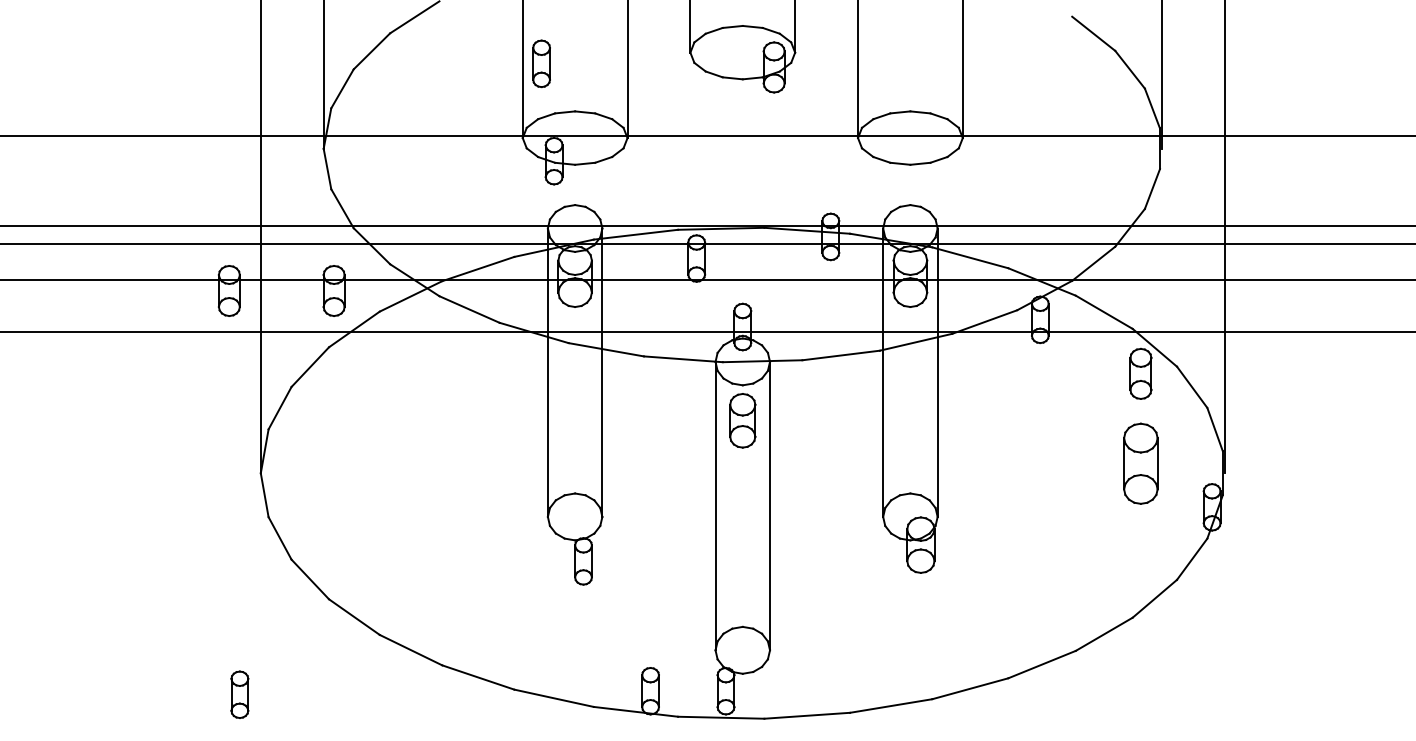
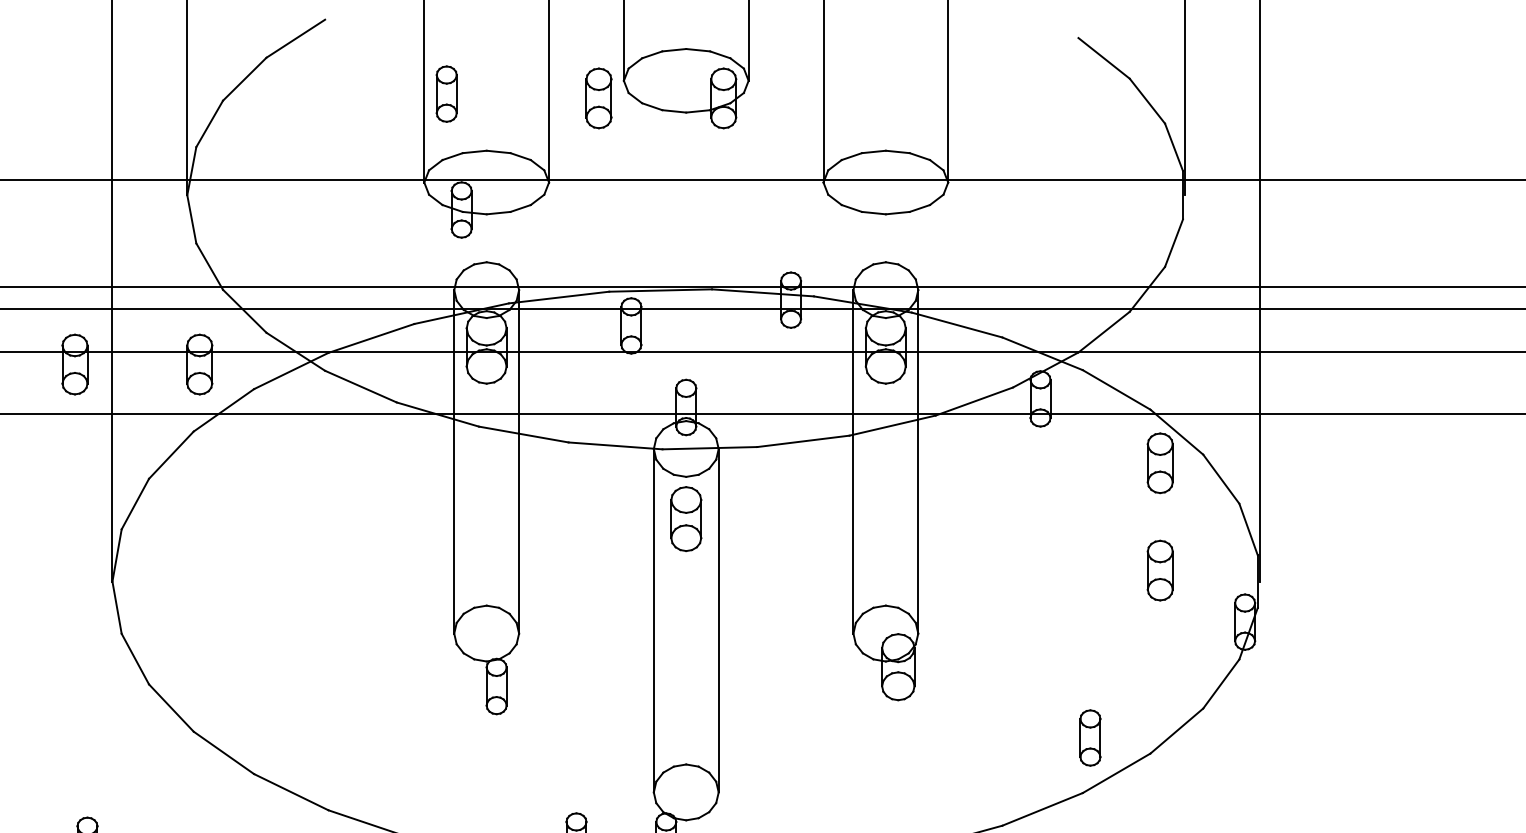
part: (669, 67) -> (599, 98), added
part: (1140, 464) -> (1159, 571), size x0.62
part: (1081, 604) -> (1089, 737), added

